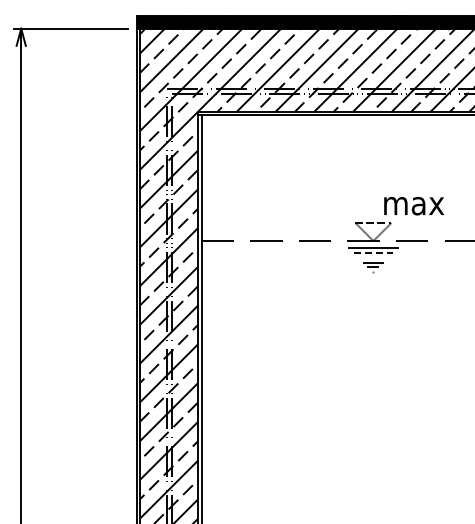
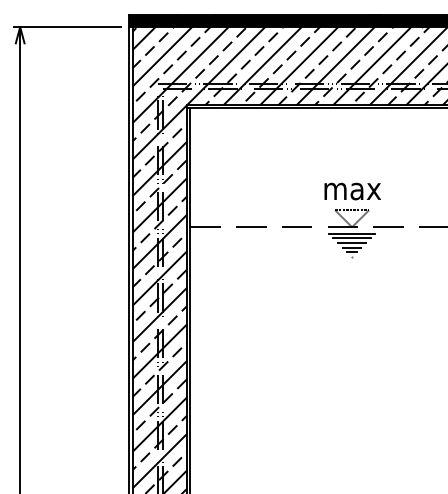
text: (413, 205) -> (352, 190), moved
line: (373, 252) -> (352, 238), dashed -> solid
line: (373, 257) -> (352, 242), added

